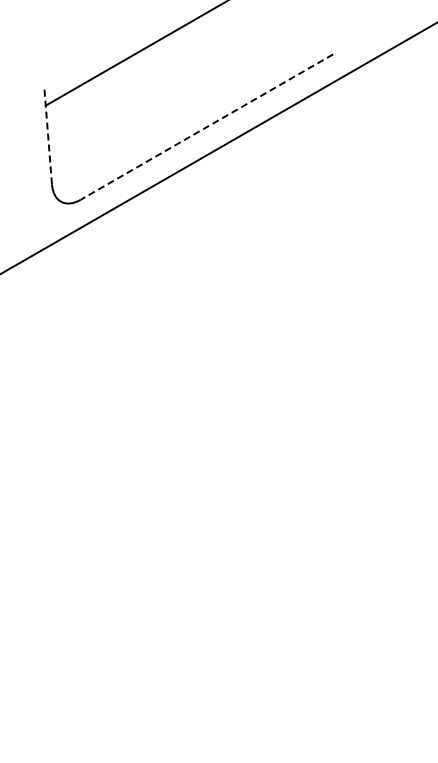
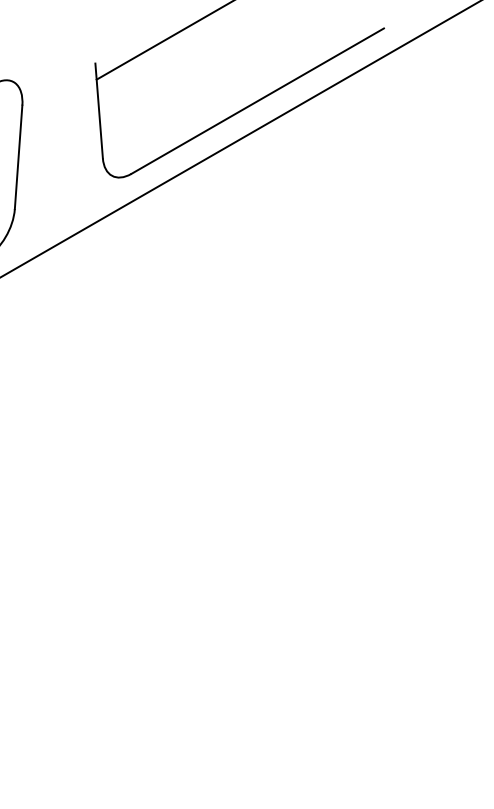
line: (206, 127) -> (257, 101), dashed -> solid
line: (48, 136) -> (99, 110), dashed -> solid

